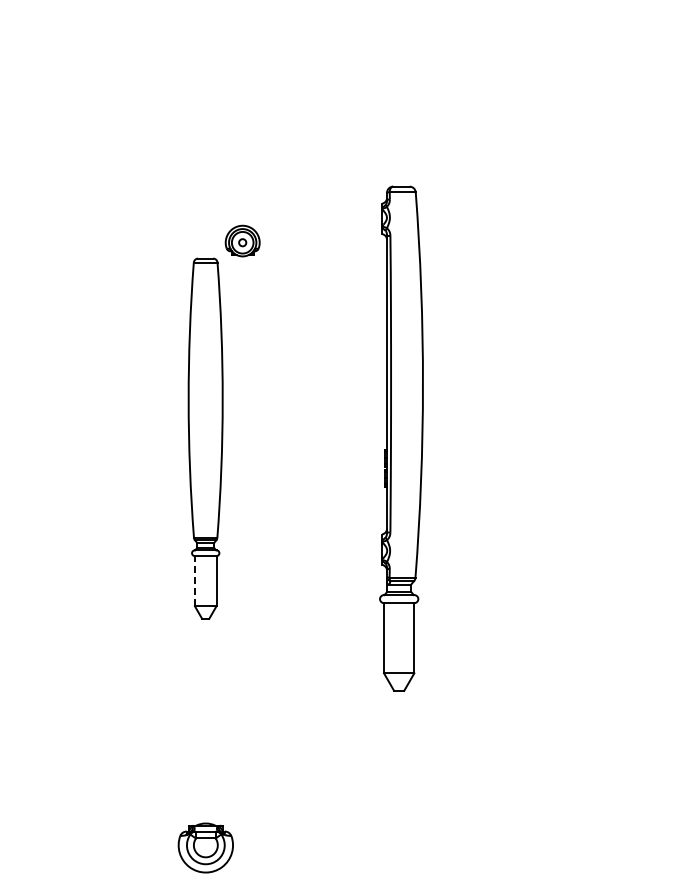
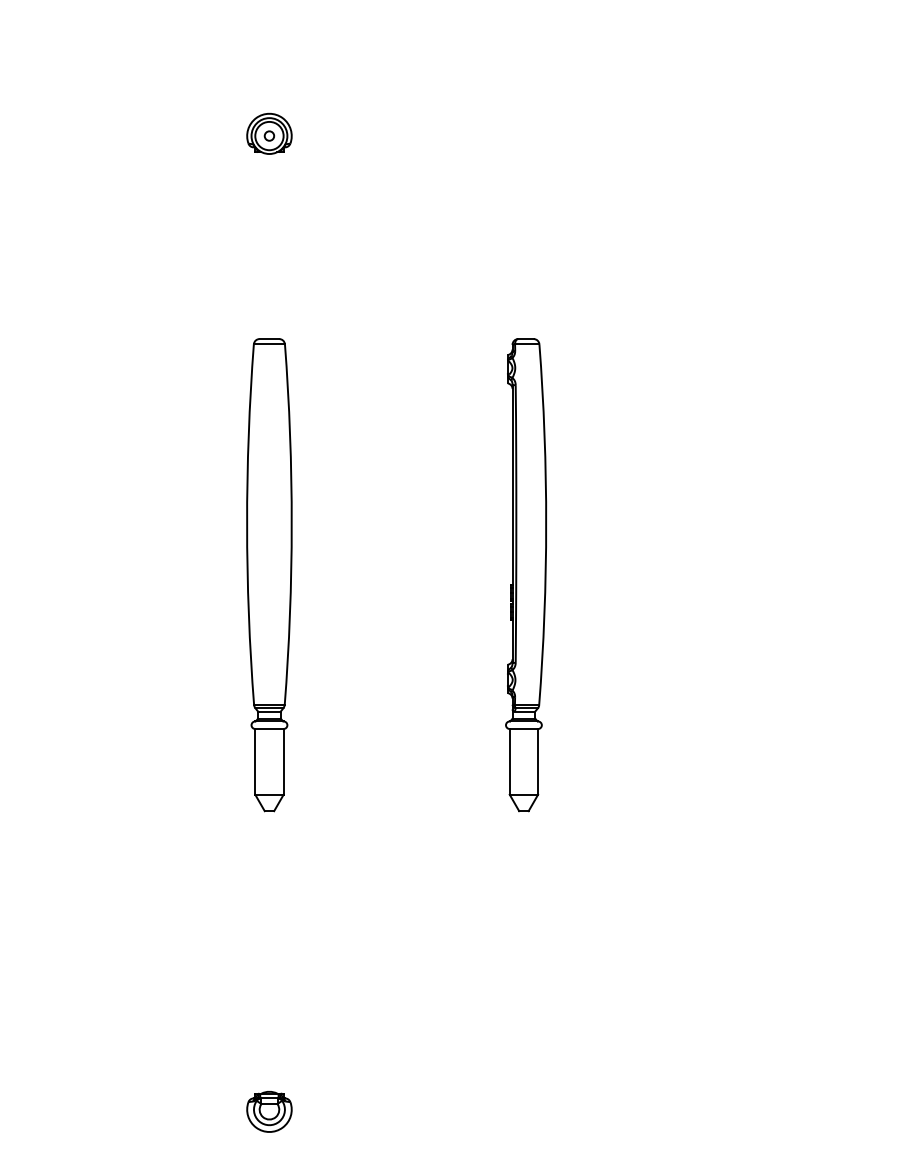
part: (242, 240) -> (269, 133), moved
part: (401, 438) -> (526, 574), size x0.71
line: (194, 580) -> (254, 760), dashed -> solid
part: (205, 848) -> (269, 1112), size x0.62

